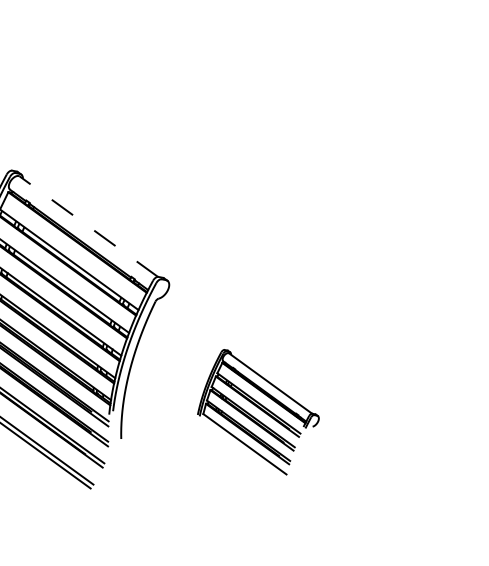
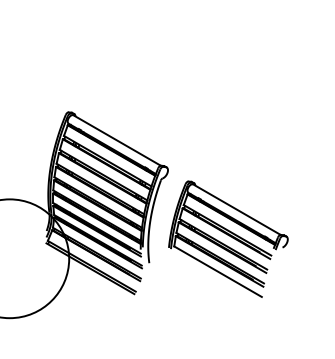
line: (87, 226) -> (116, 140), dashed -> solid
part: (259, 411) -> (228, 238), size x1.67

